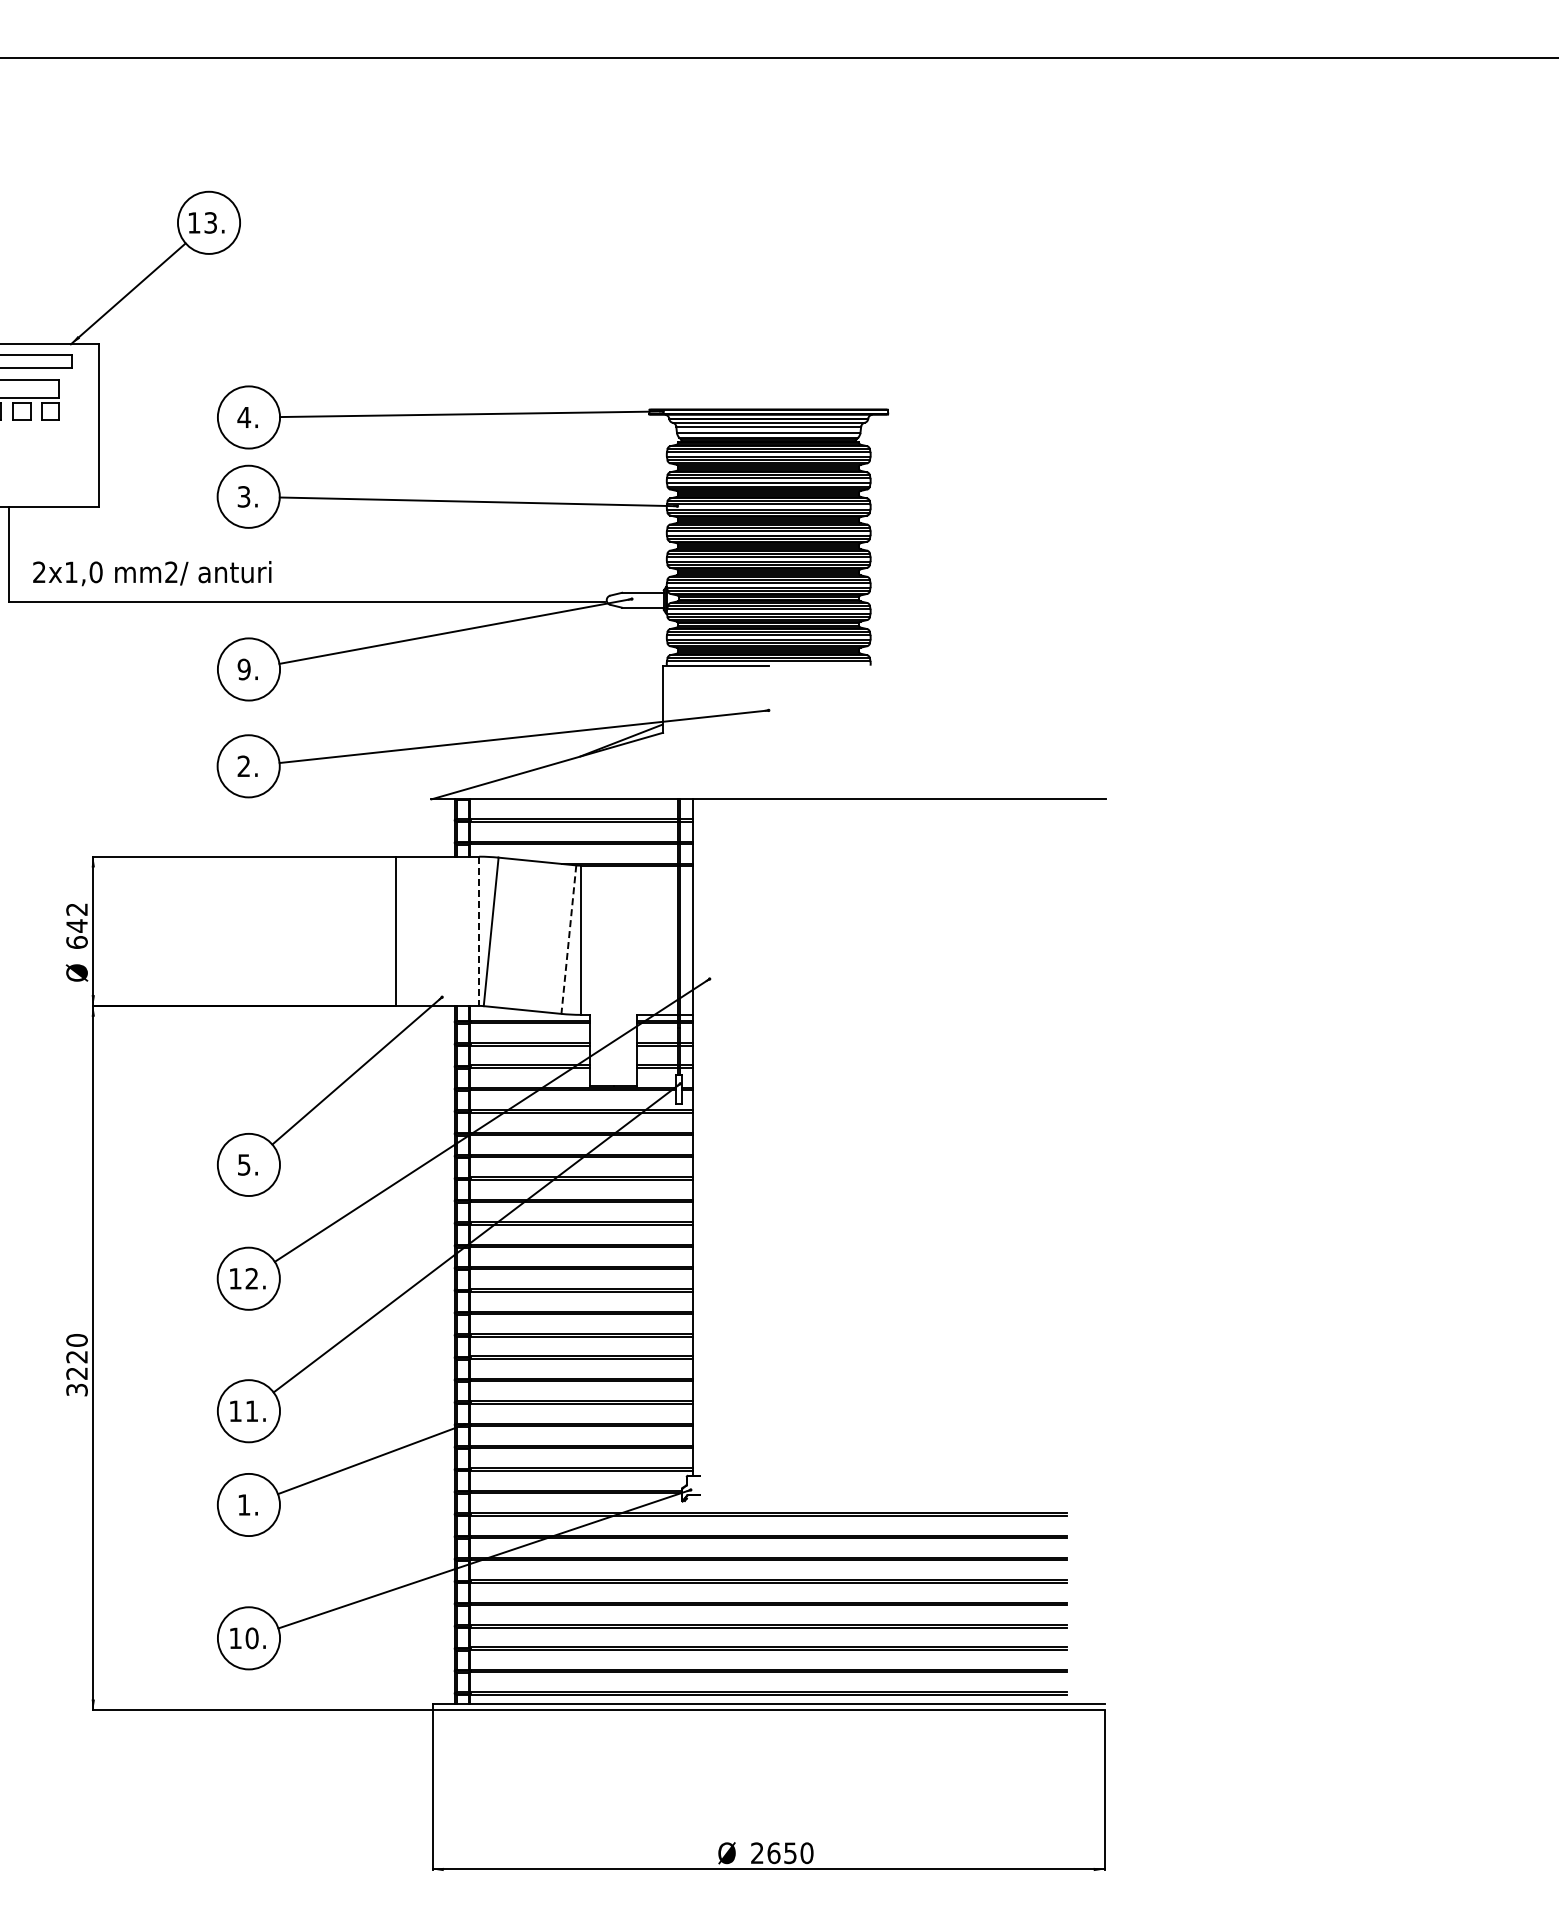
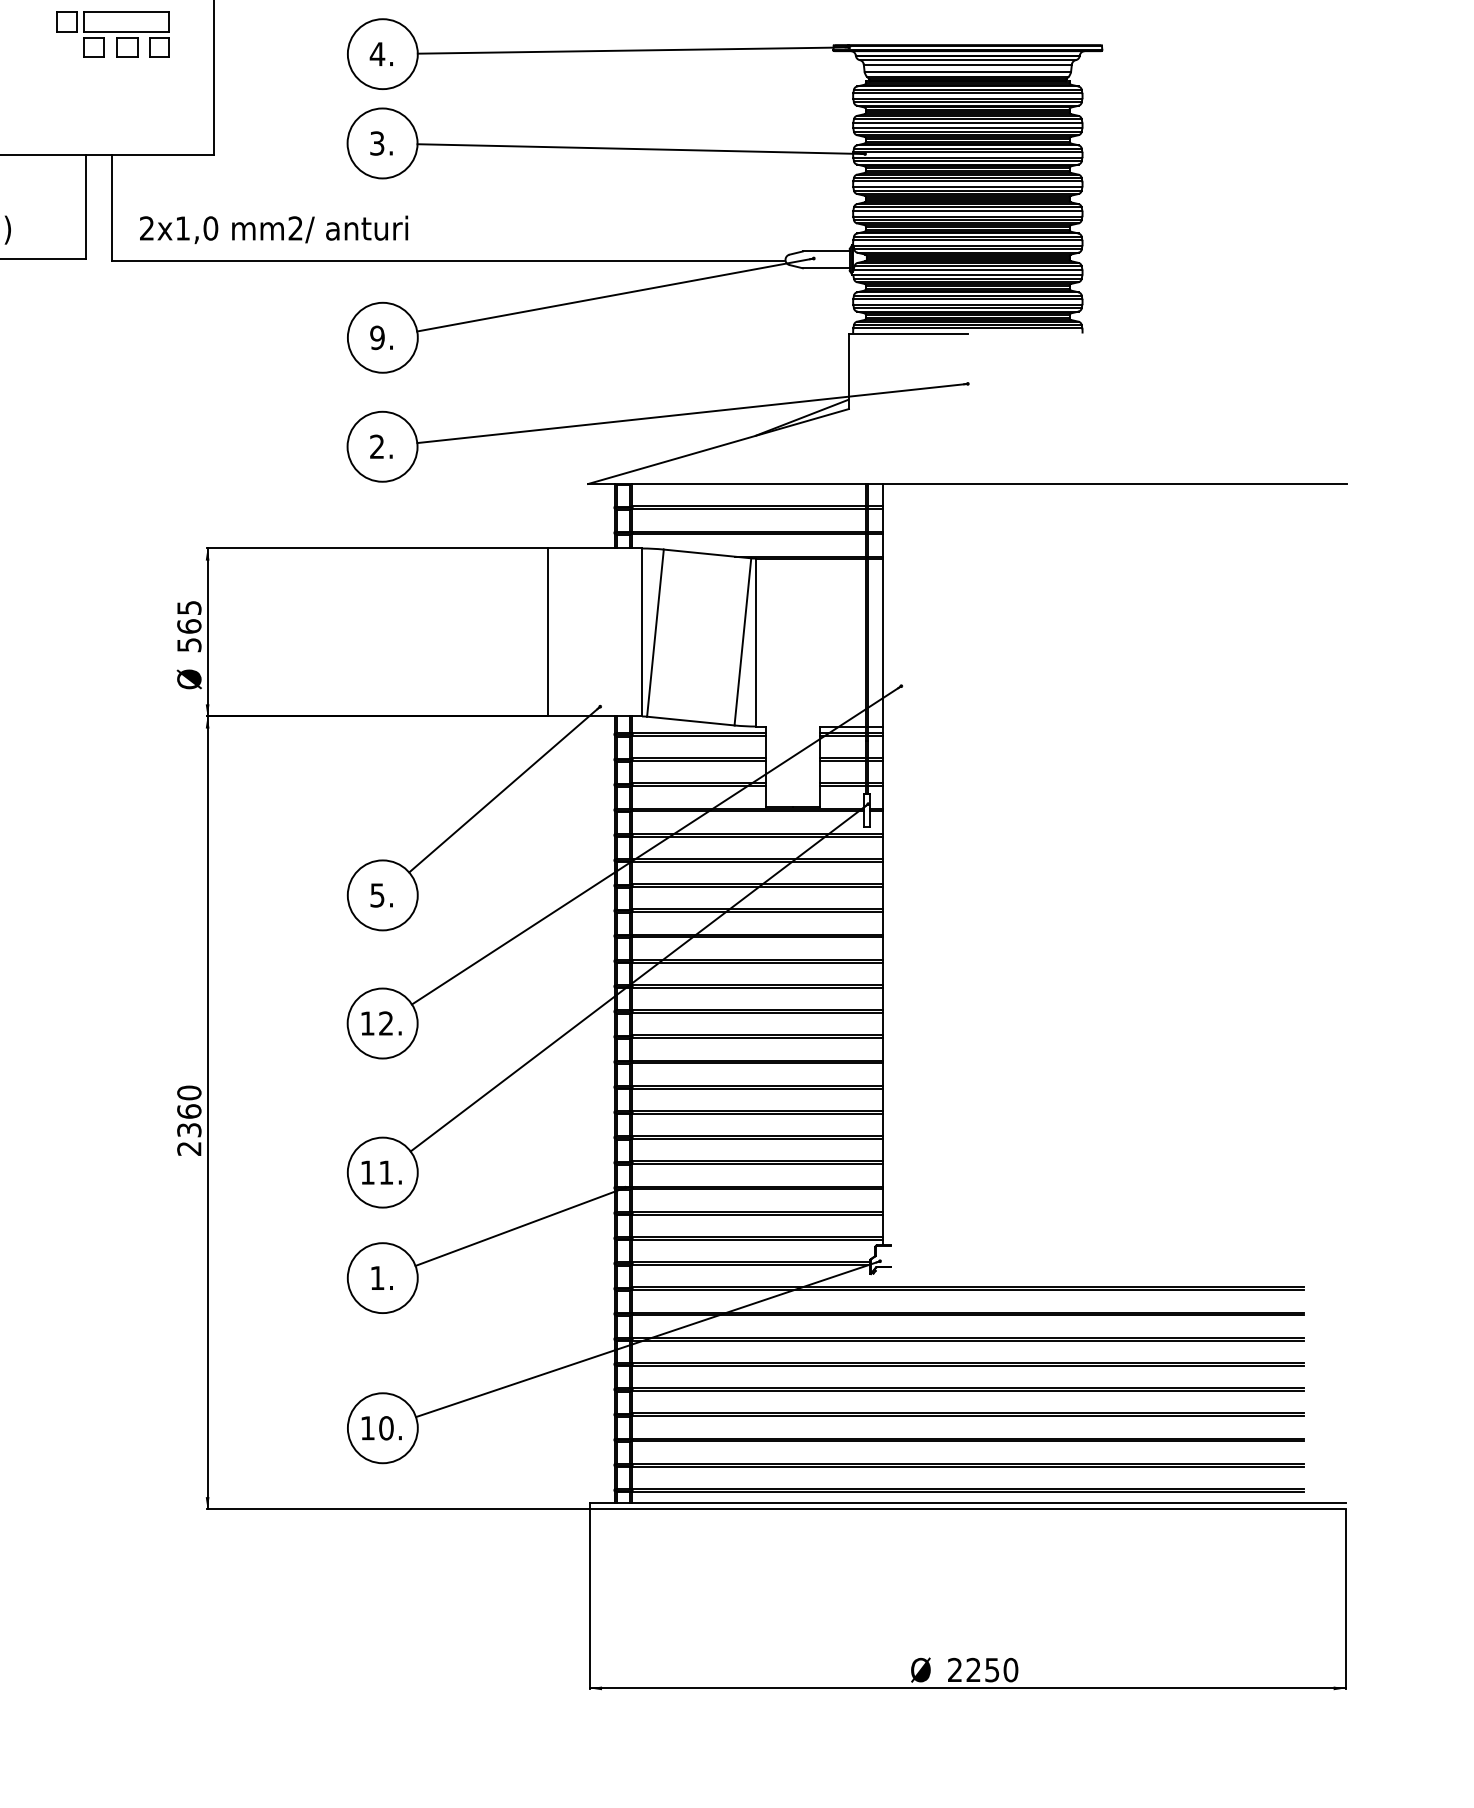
text: (76, 925) -> (188, 625), 642 -> 565
line: (479, 931) -> (642, 632), dashed -> solid
line: (568, 939) -> (742, 641), dashed -> solid
text: (76, 1373) -> (188, 1130), 3220 -> 2360
text: (773, 1853) -> (973, 1670), 2650 -> 2250

